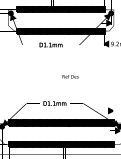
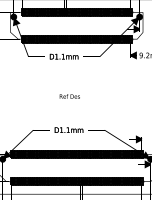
text: (70, 76) -> (69, 96), moved

